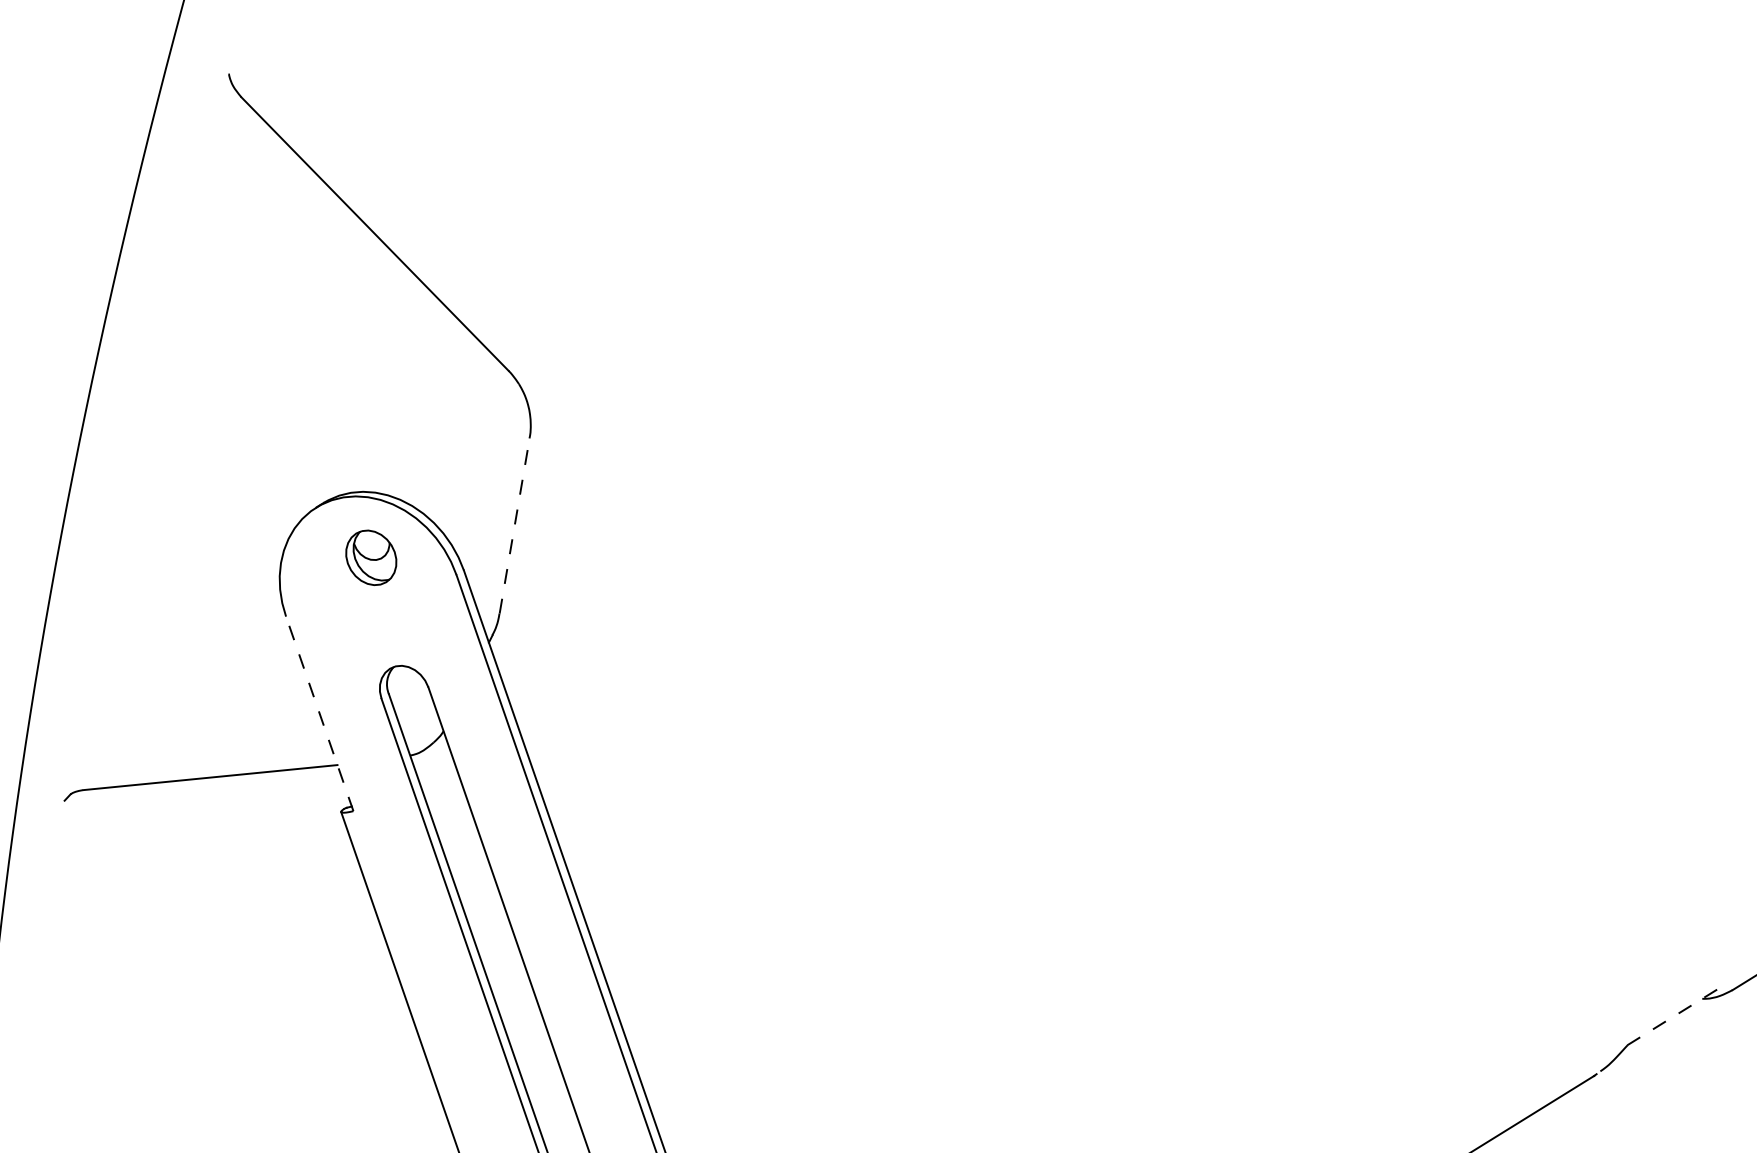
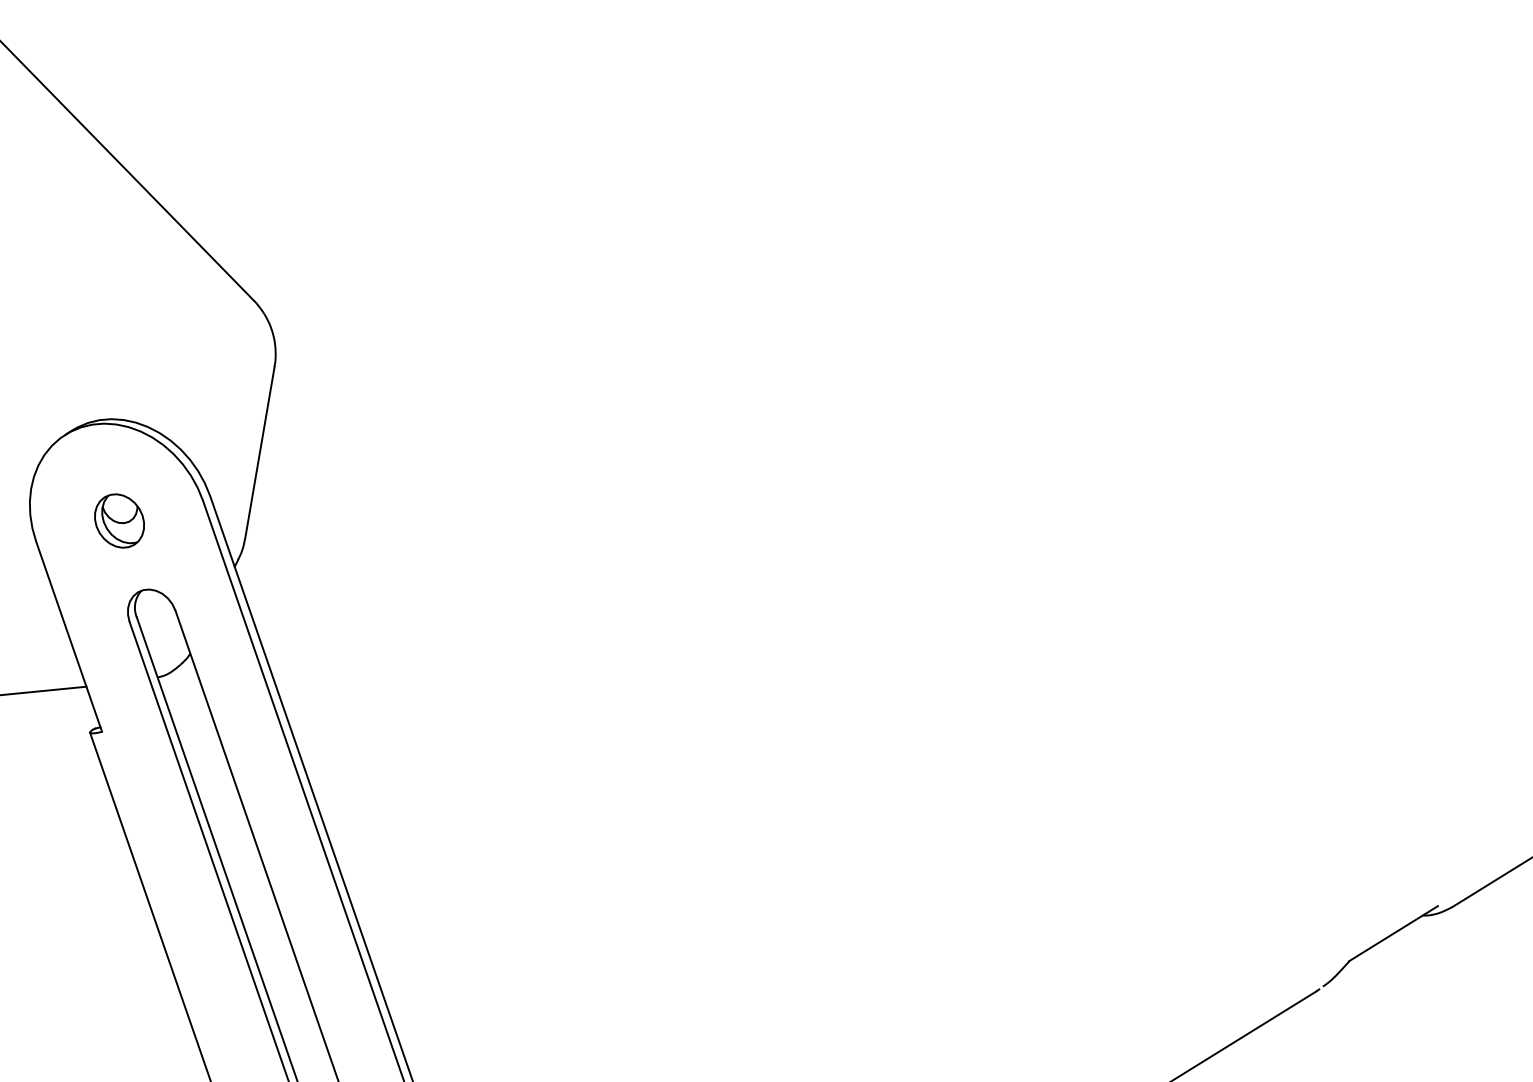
line: (514, 526) -> (259, 453), dashed -> solid
part: (371, 557) -> (119, 520), moved
line: (319, 713) -> (68, 636), dashed -> solid
line: (1673, 1016) -> (1394, 932), dashed -> solid

